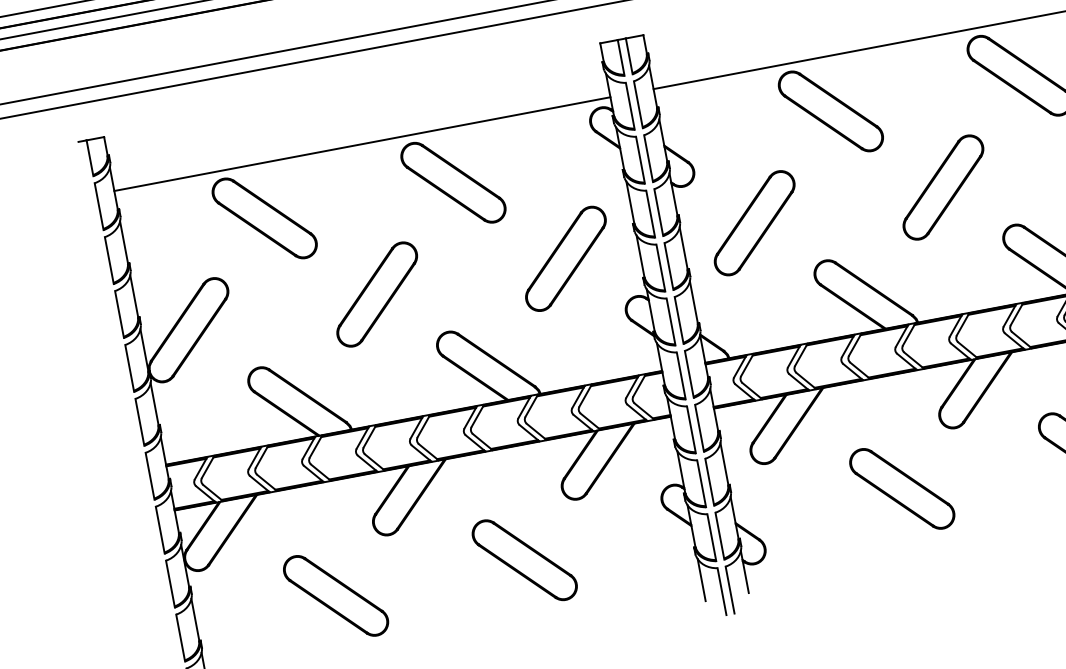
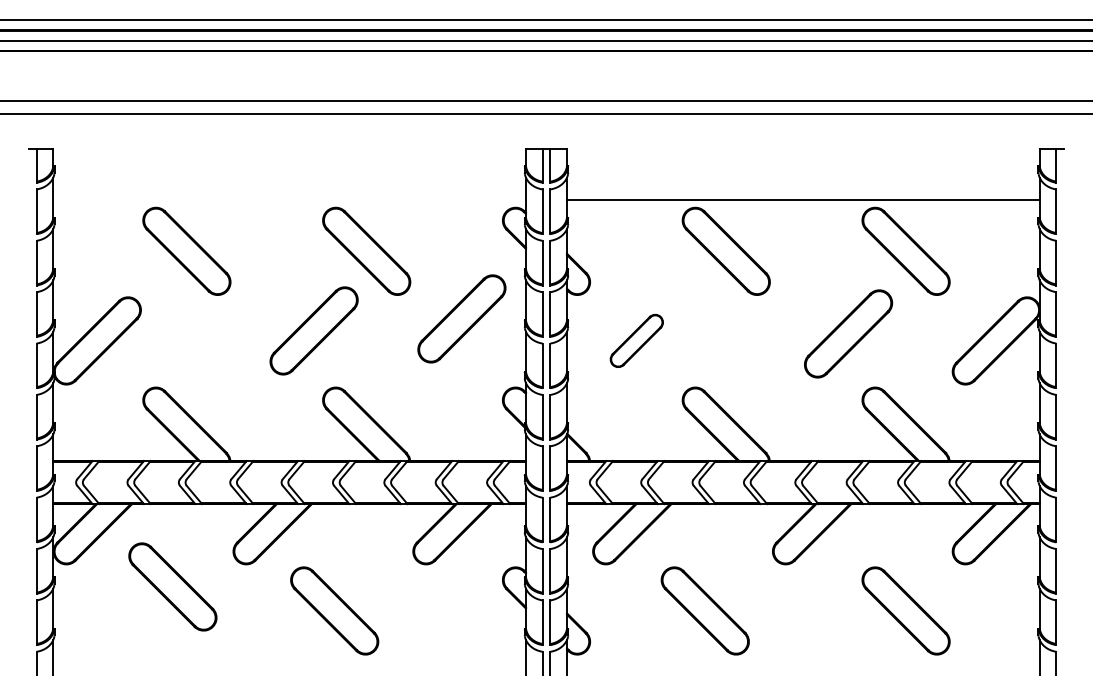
line: (362, 144) -> (289, 200), removed
part: (943, 187) -> (848, 333), moved
part: (754, 222) -> (636, 340), size x0.6
part: (565, 258) -> (461, 318), moved
part: (376, 294) -> (313, 330), moved
part: (901, 488) -> (704, 610), moved
part: (524, 559) -> (334, 610), moved
part: (335, 595) -> (172, 586), moved

